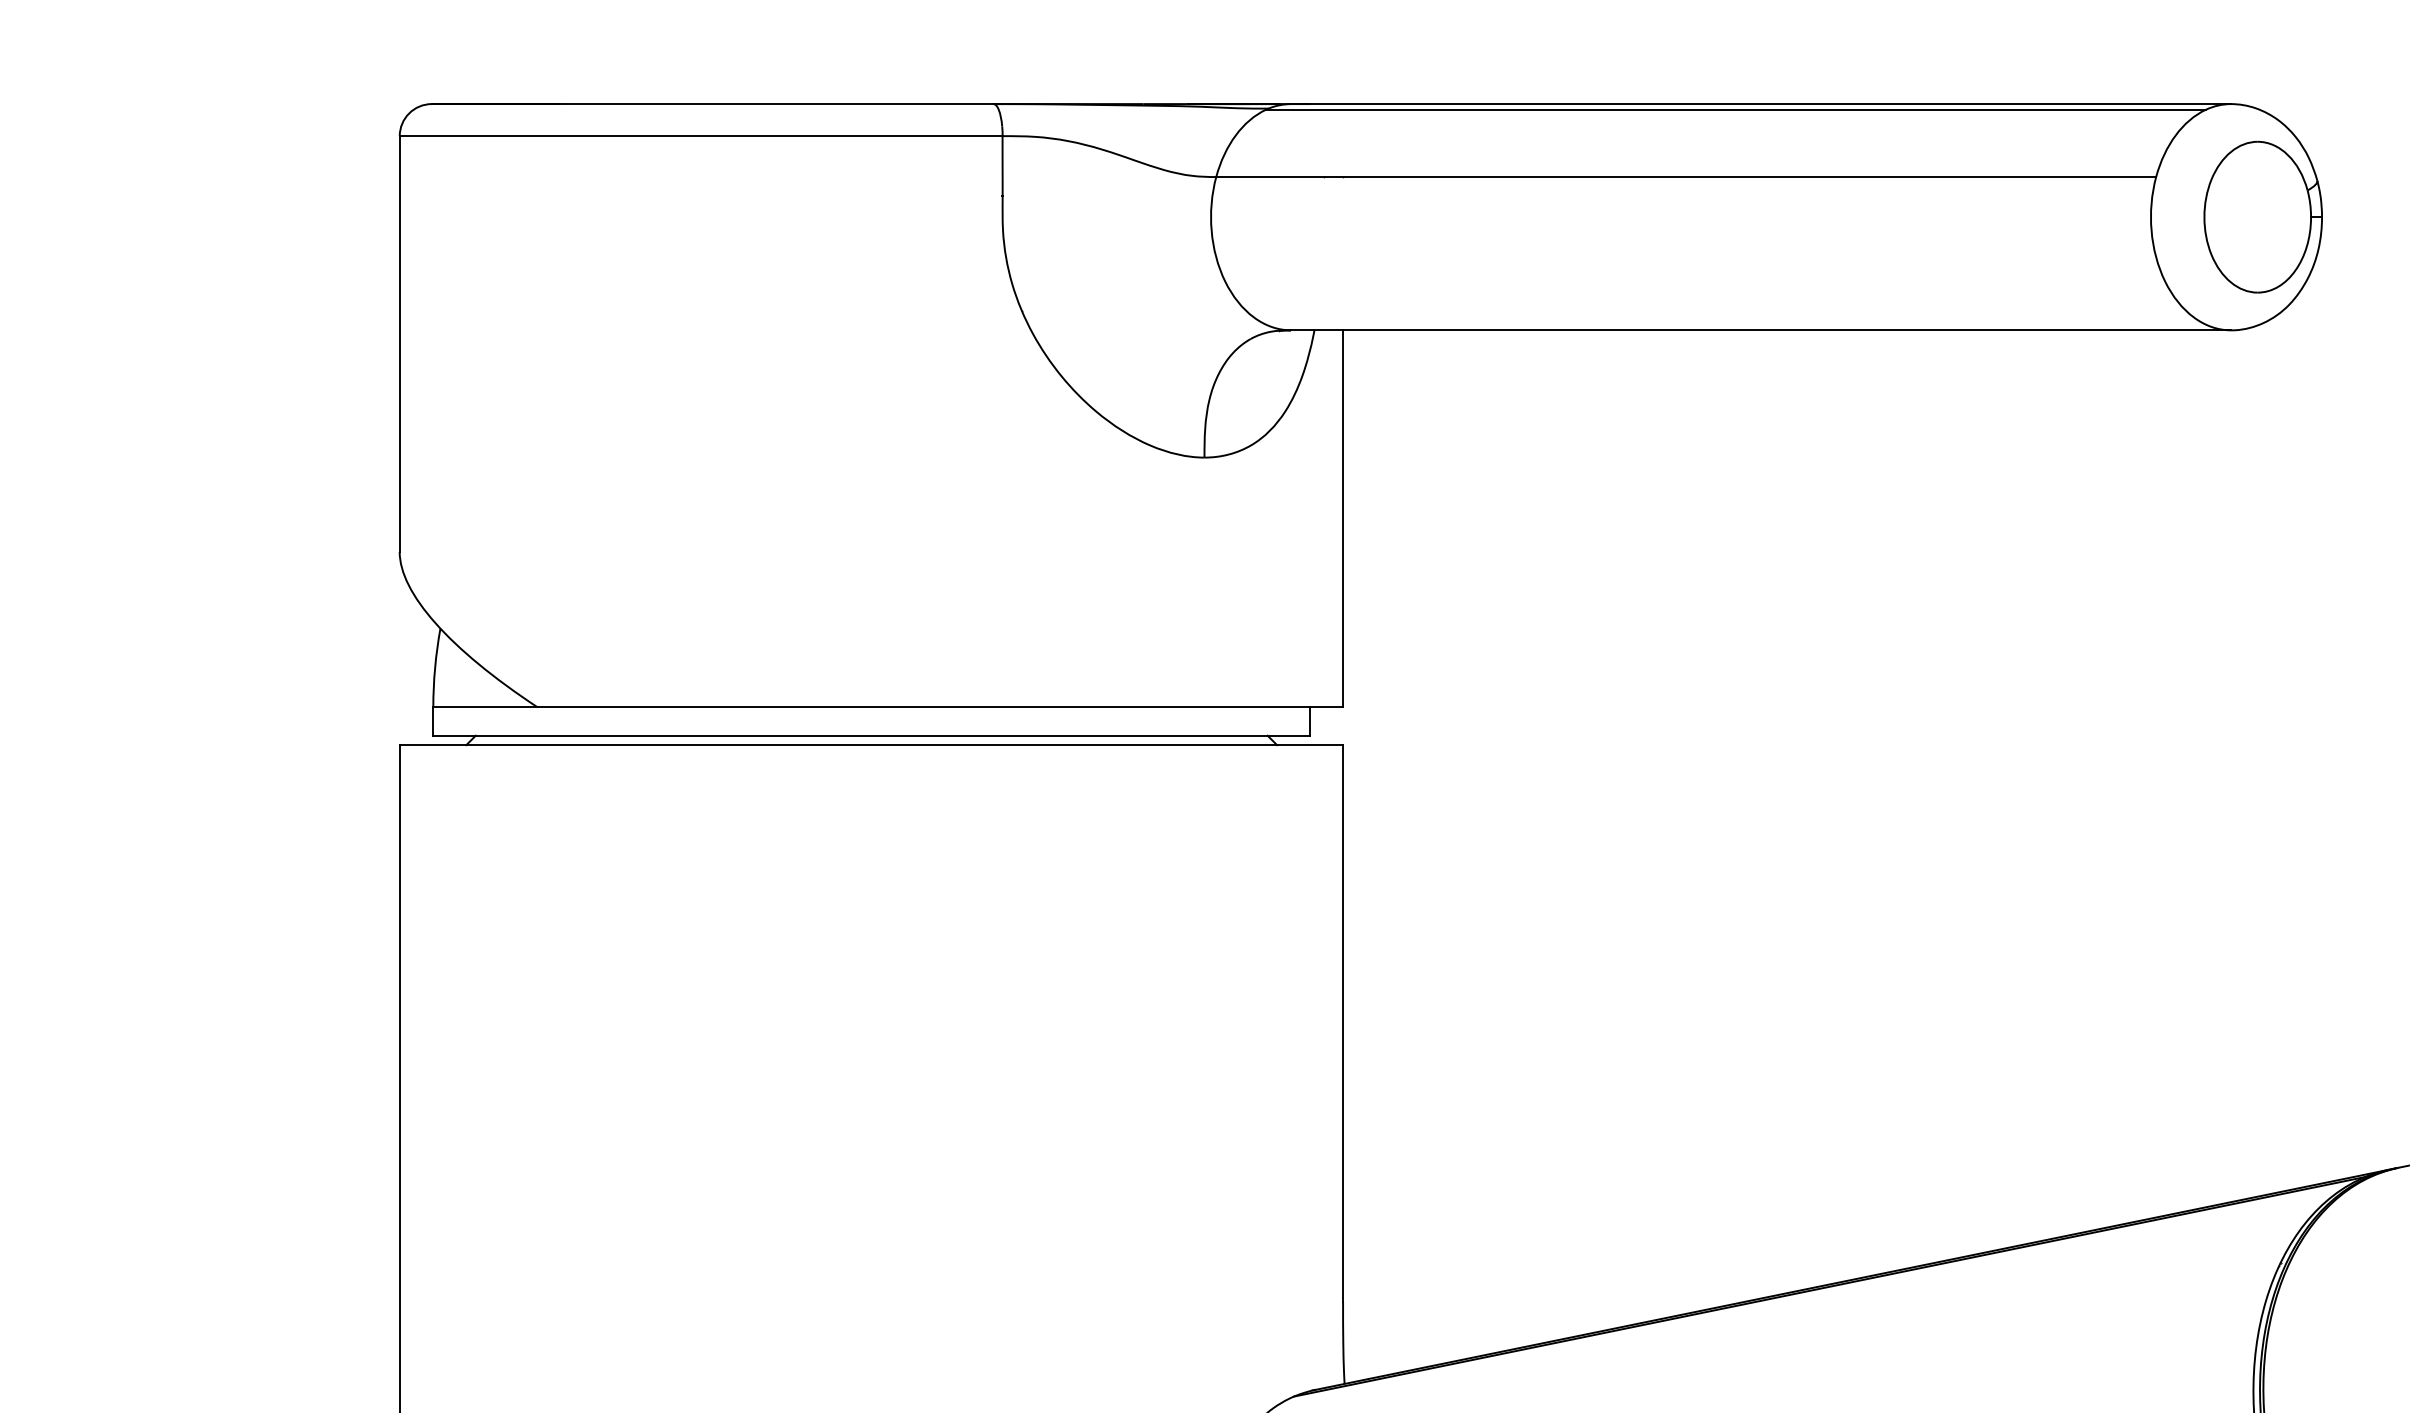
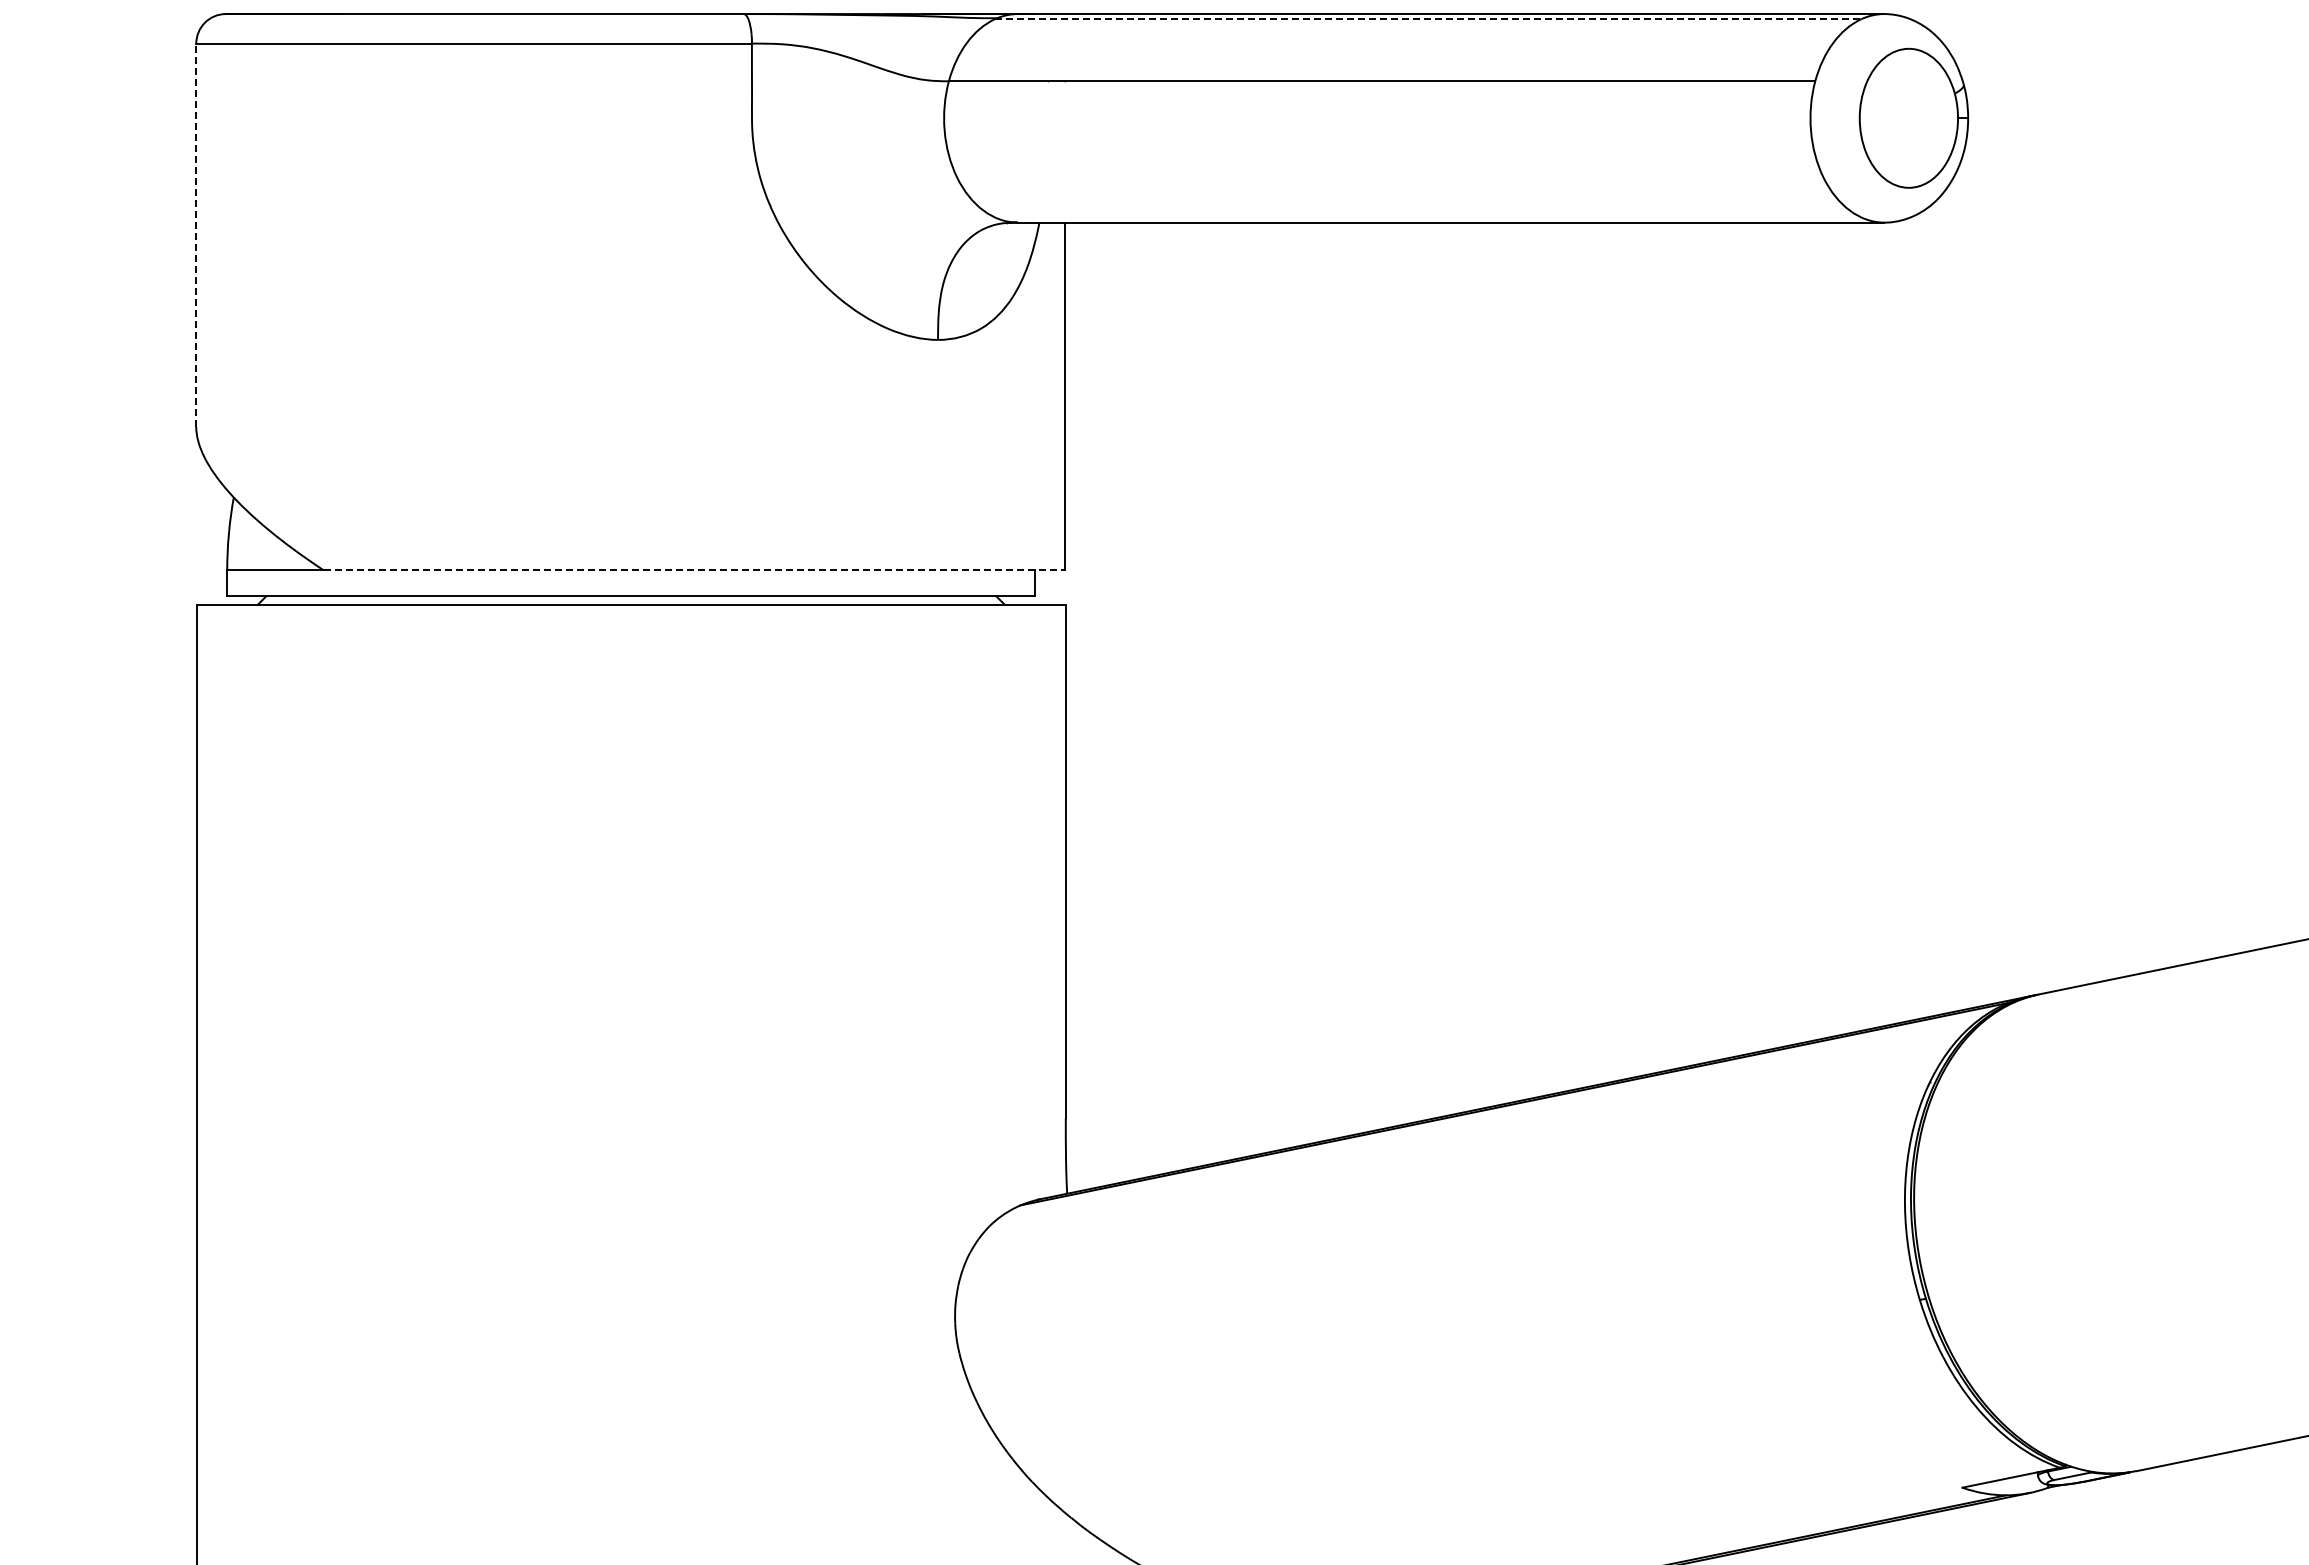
line: (1736, 109) -> (1428, 19), solid -> dashed
line: (399, 344) -> (196, 235), solid -> dashed
line: (940, 707) -> (694, 570), solid -> dashed

